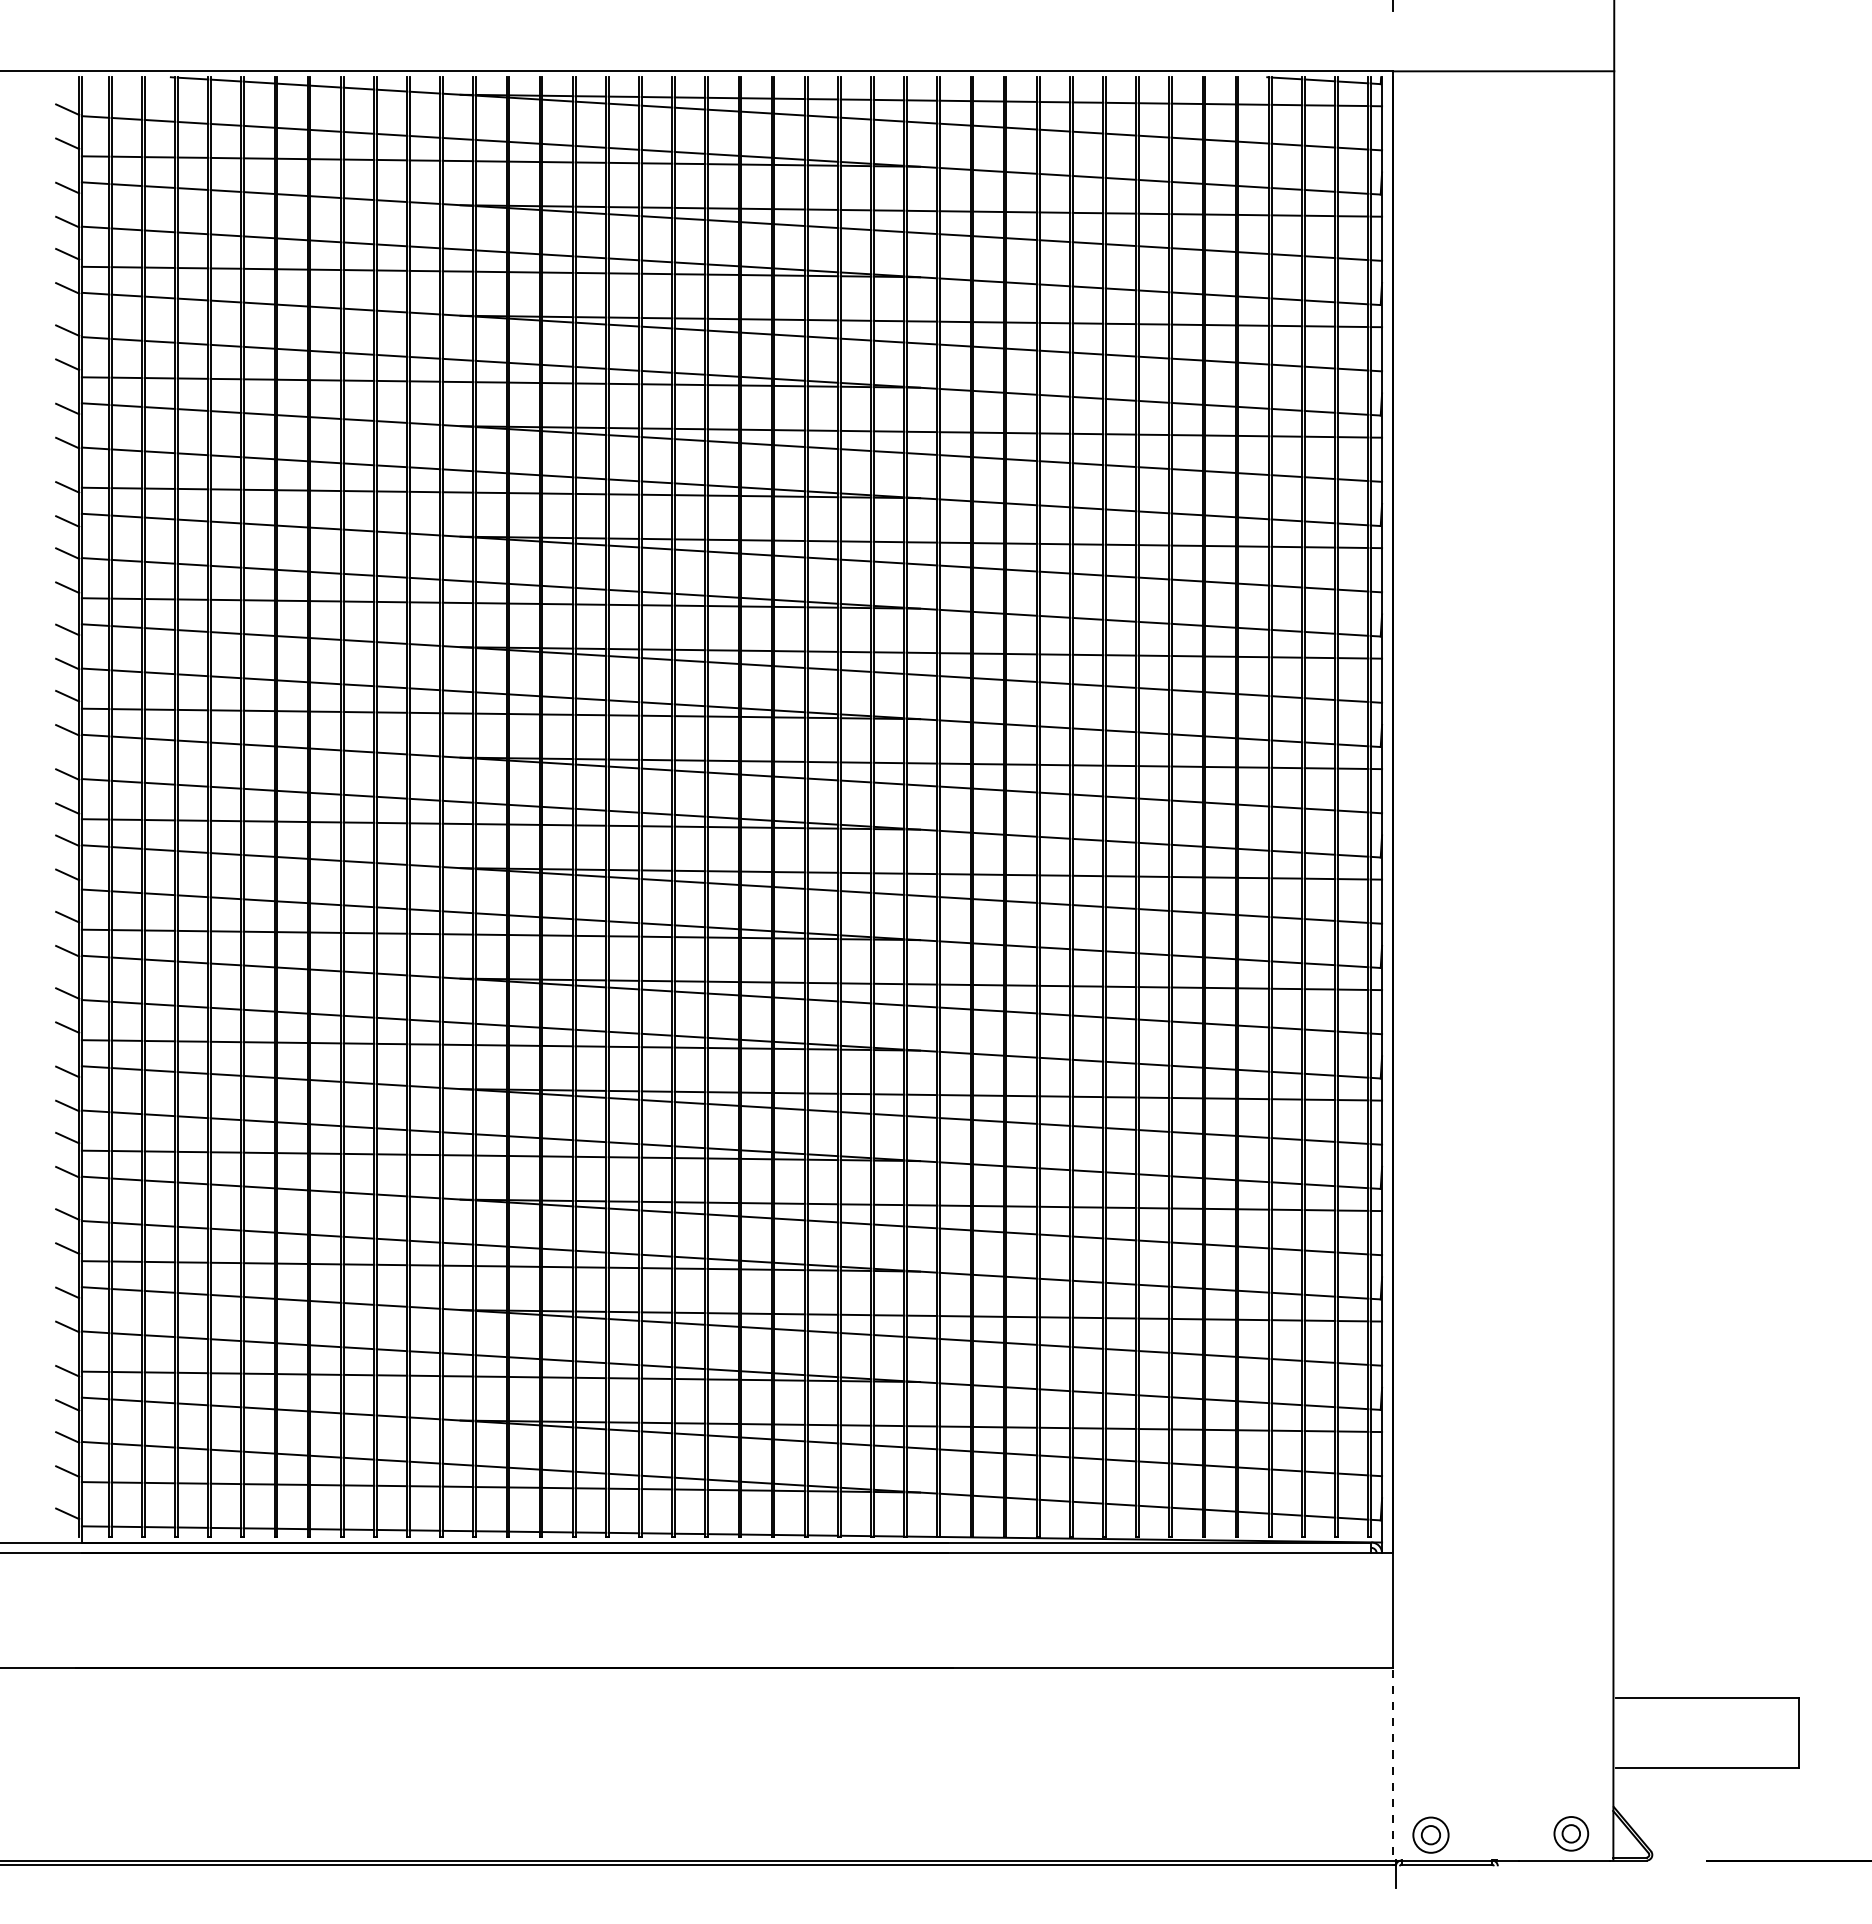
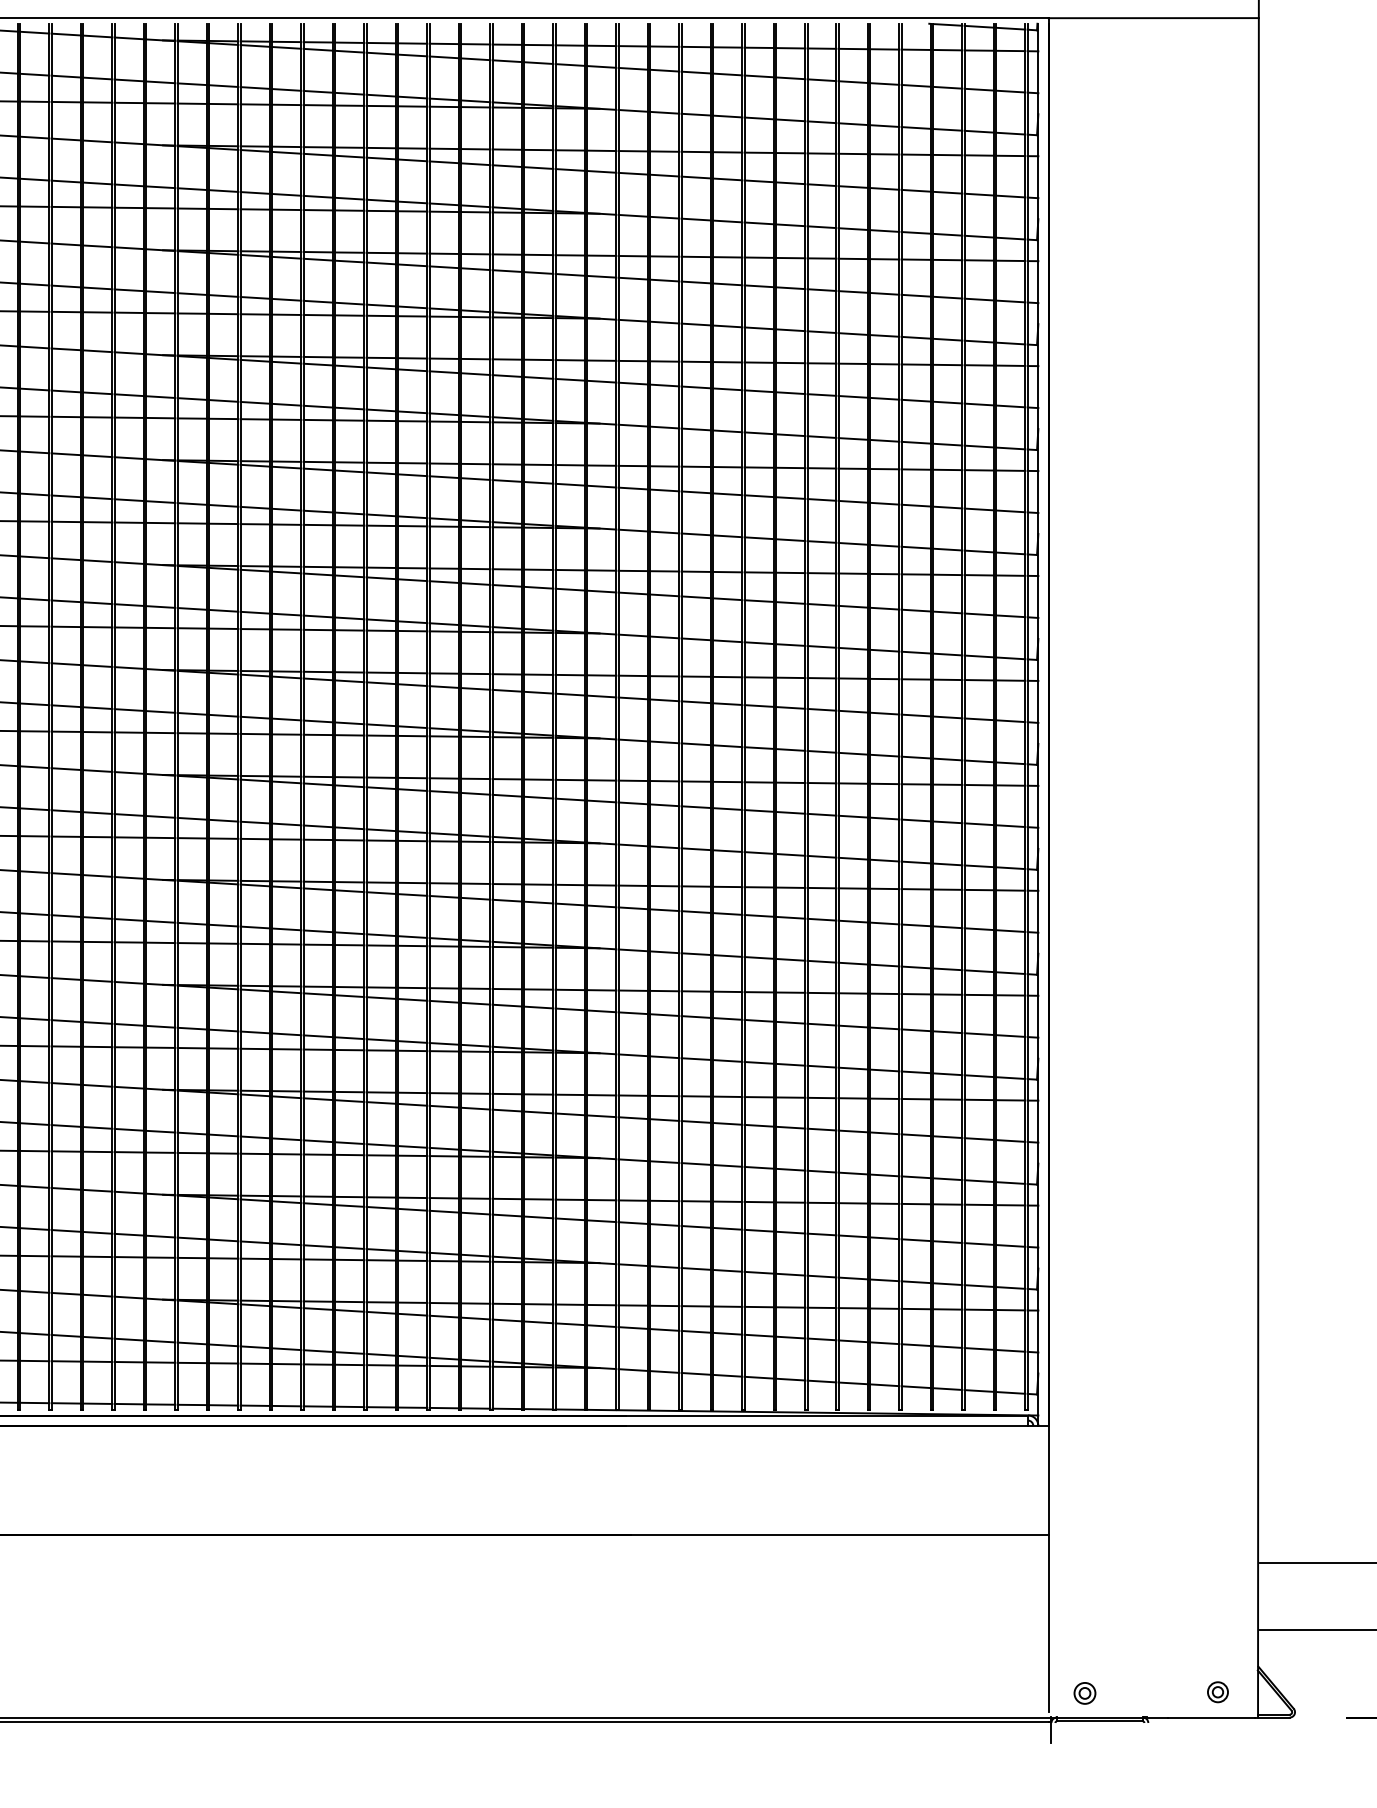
line: (1392, 1761) -> (1048, 1623), dashed -> solid
part: (1570, 1833) -> (1217, 1691), size x0.62
part: (1431, 1834) -> (1085, 1692), size x0.62

